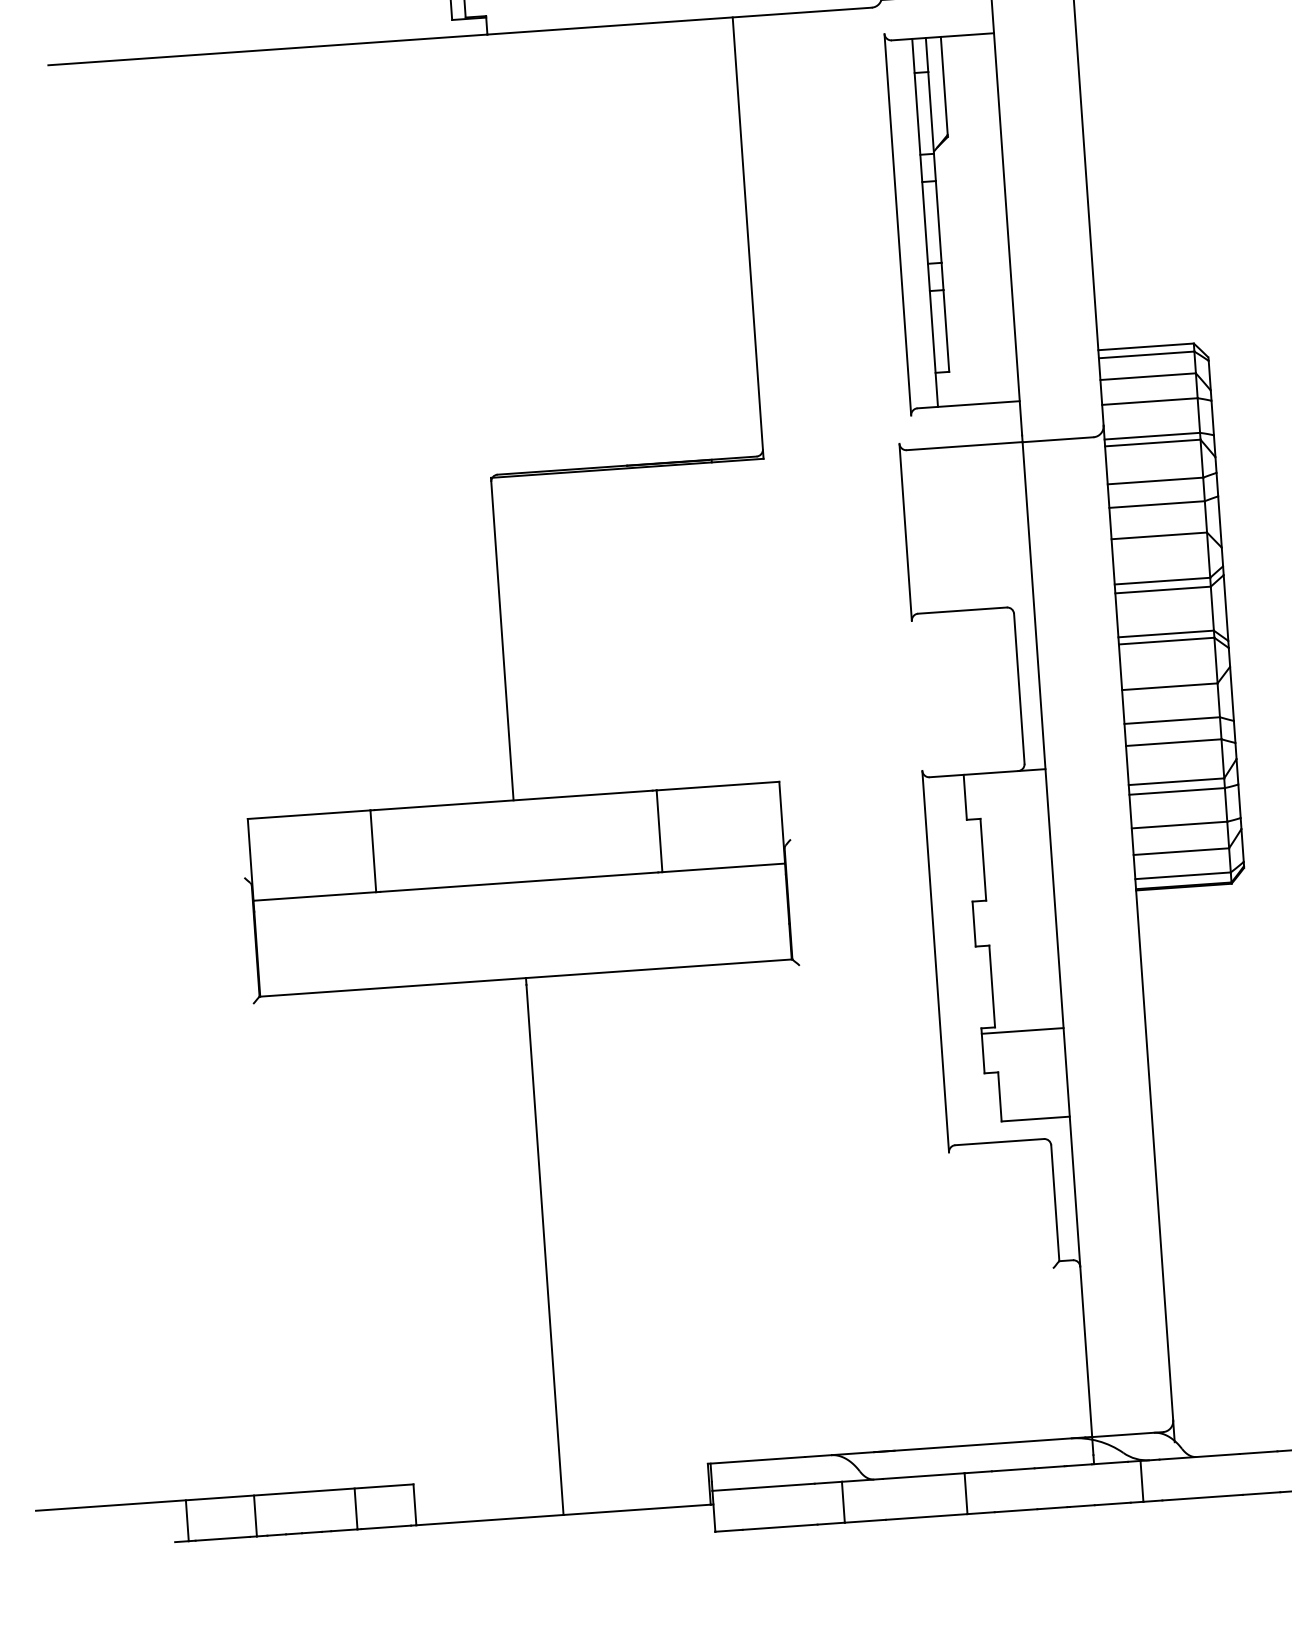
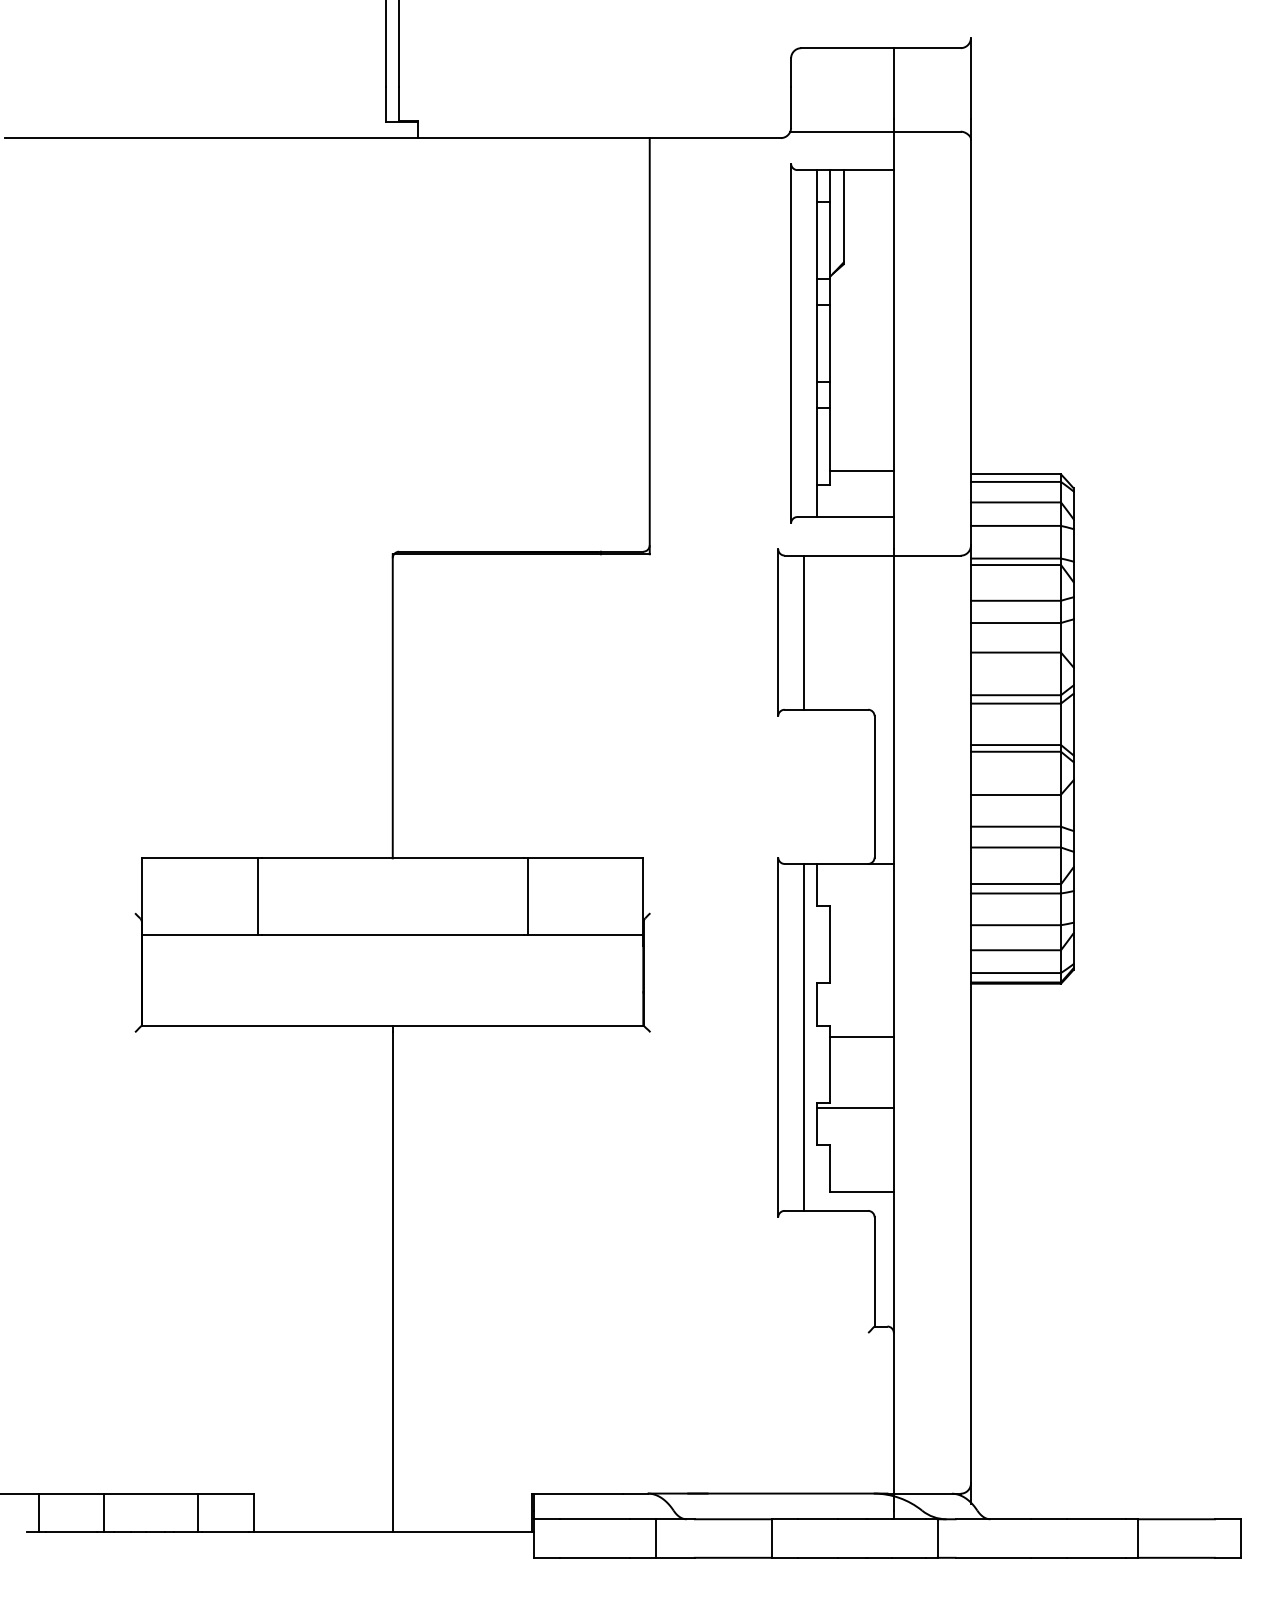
line: (981, 354) -> (861, 470), added
line: (932, 530) -> (803, 632), added
line: (1024, 955) -> (861, 1037), added
line: (962, 958) -> (803, 1036), added

